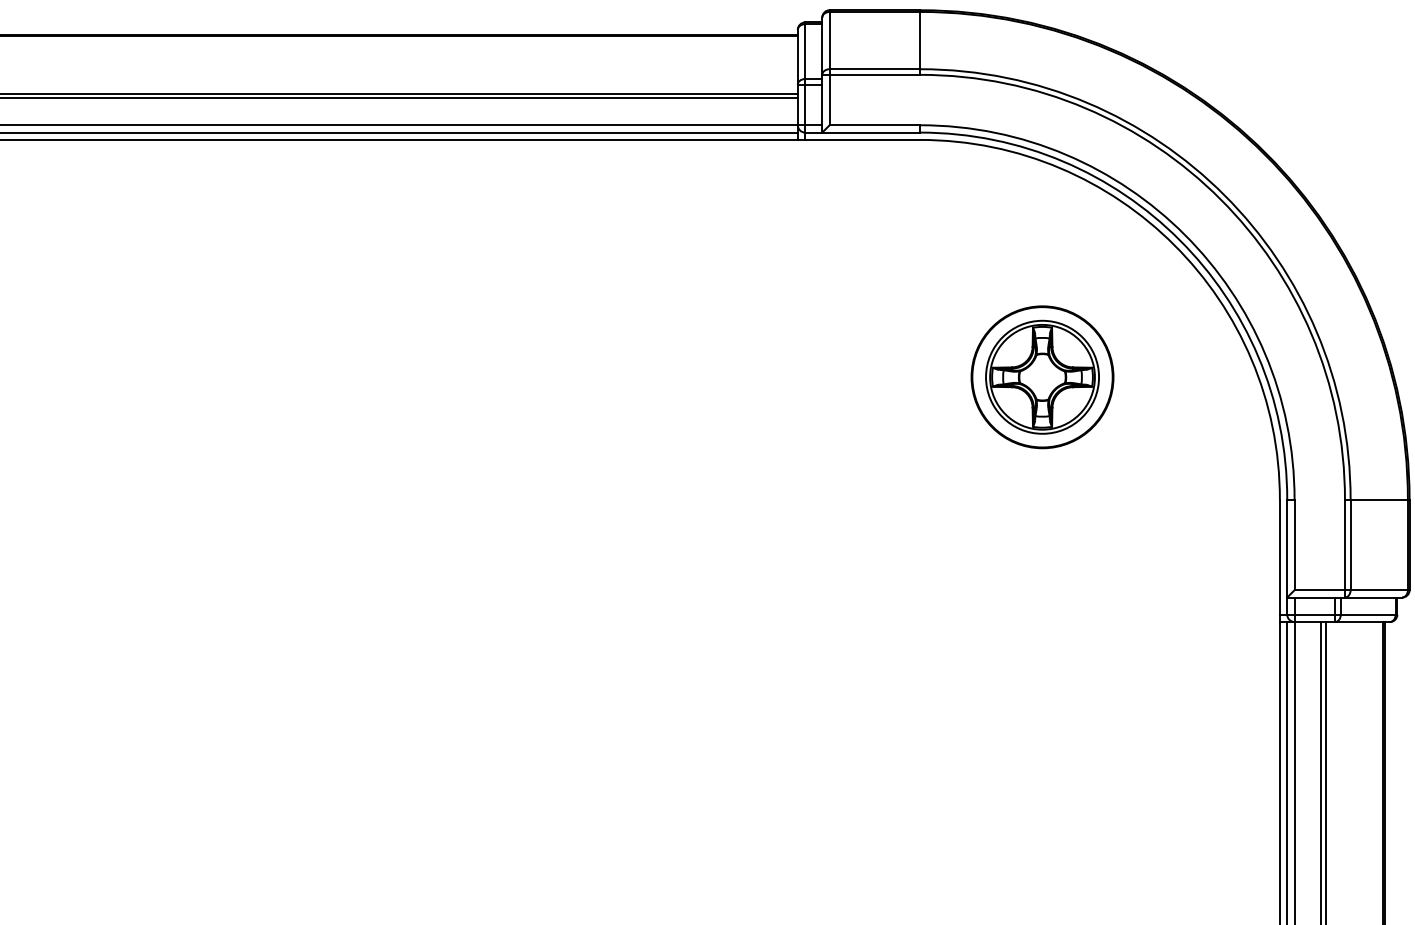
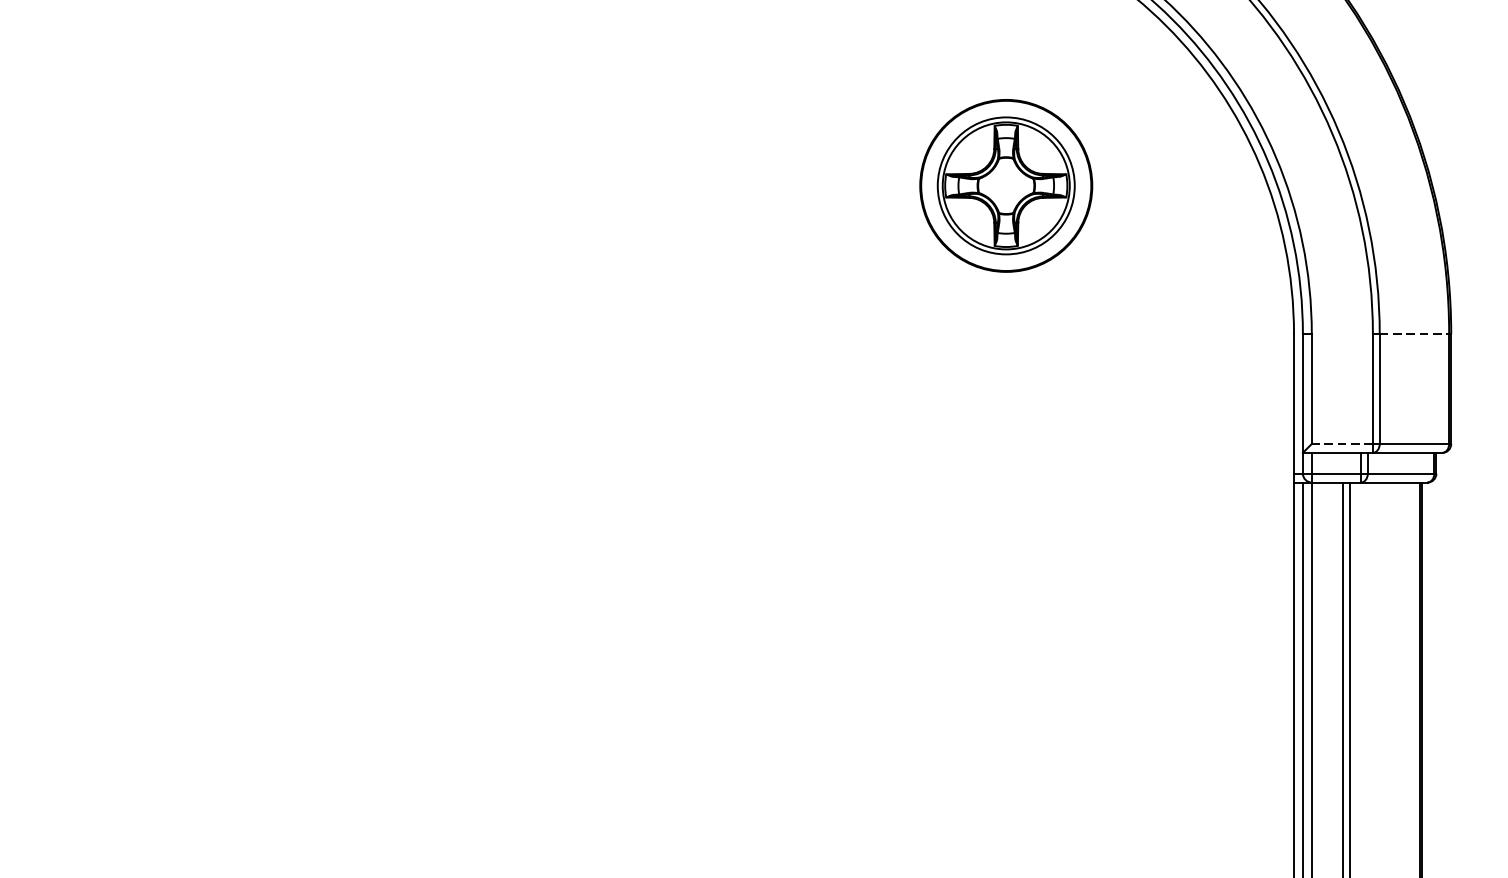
line: (1379, 499) -> (1414, 334), solid -> dashed
line: (1319, 590) -> (1342, 444), solid -> dashed

